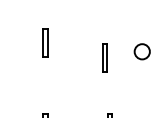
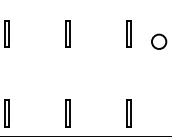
part: (104, 57) -> (128, 33), moved

